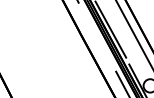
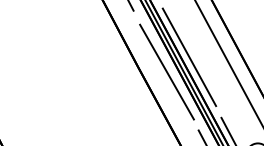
line: (97, 37) -> (166, 71), added

